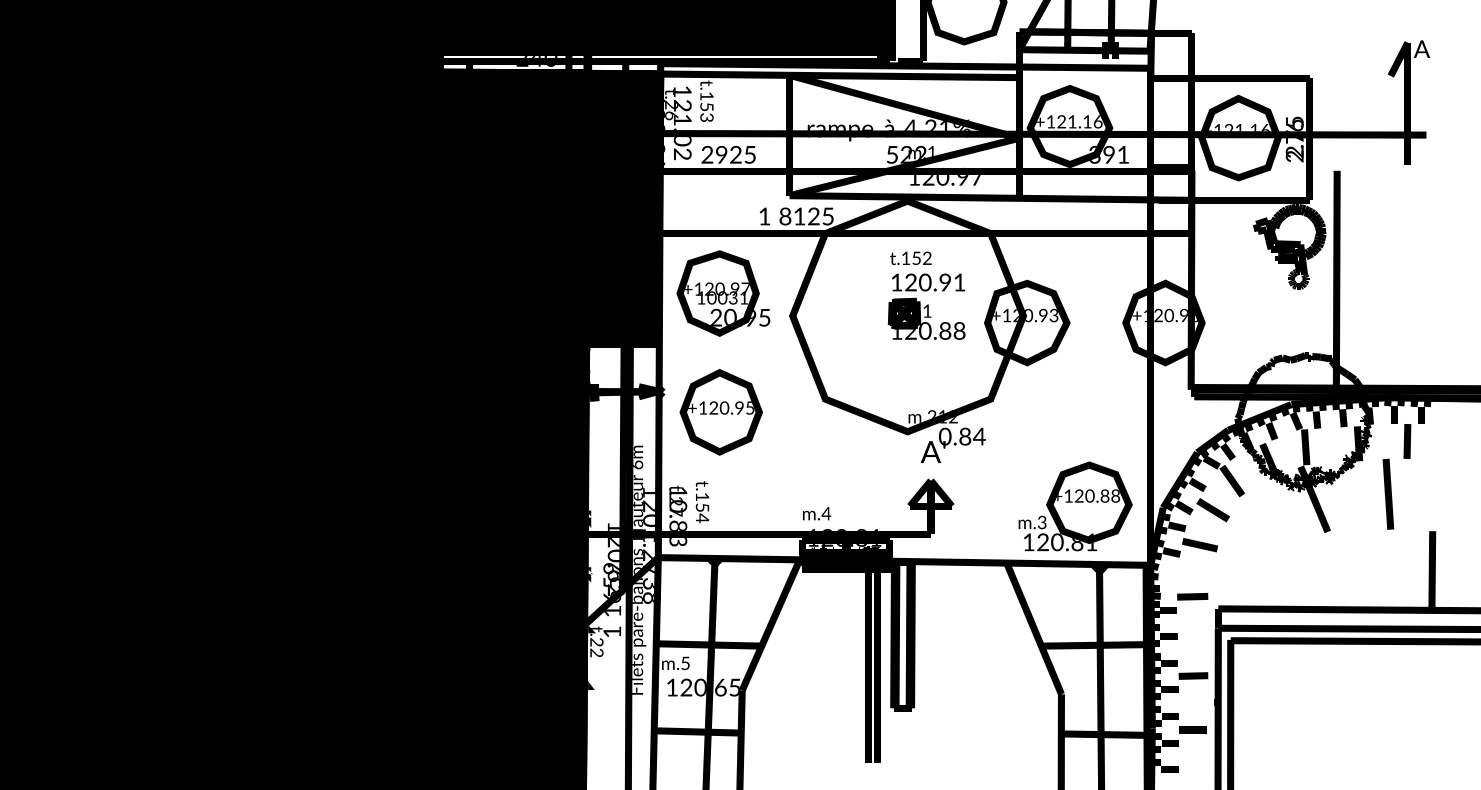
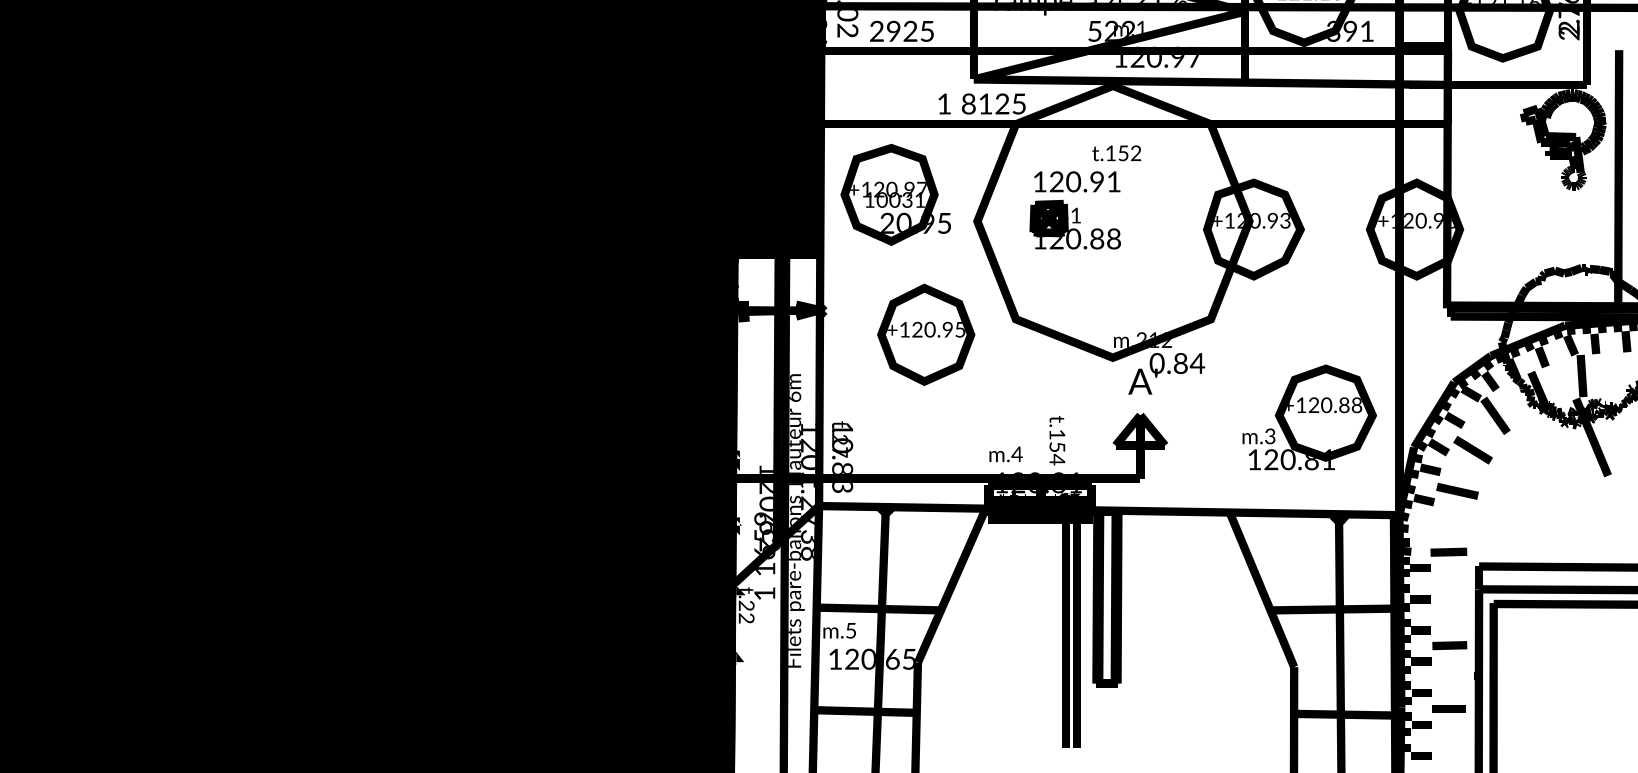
text: (926, 306) -> (1075, 210), moved
text: (720, 412) -> (925, 335), moved
text: (702, 502) -> (1057, 441), moved
text: (1075, 506) -> (1309, 417), moved

